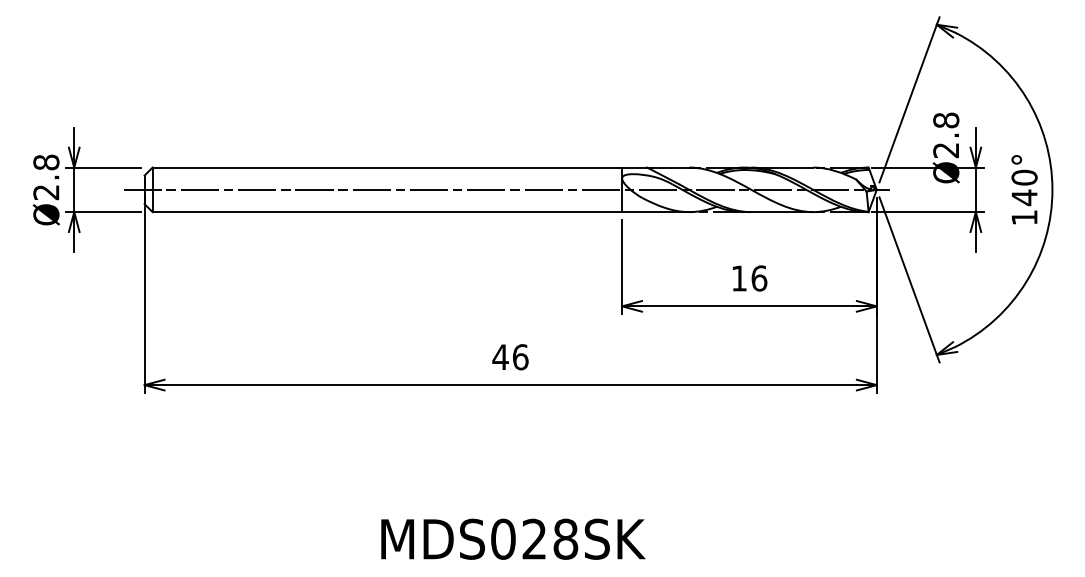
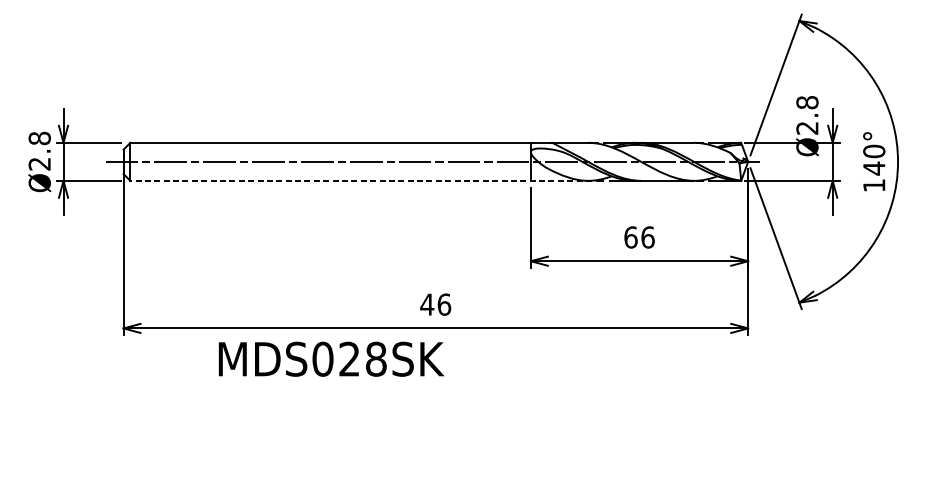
line: (423, 212) -> (361, 181), solid -> dashed
text: (739, 278) -> (631, 237), 16 -> 66
text: (513, 538) -> (331, 358), moved

